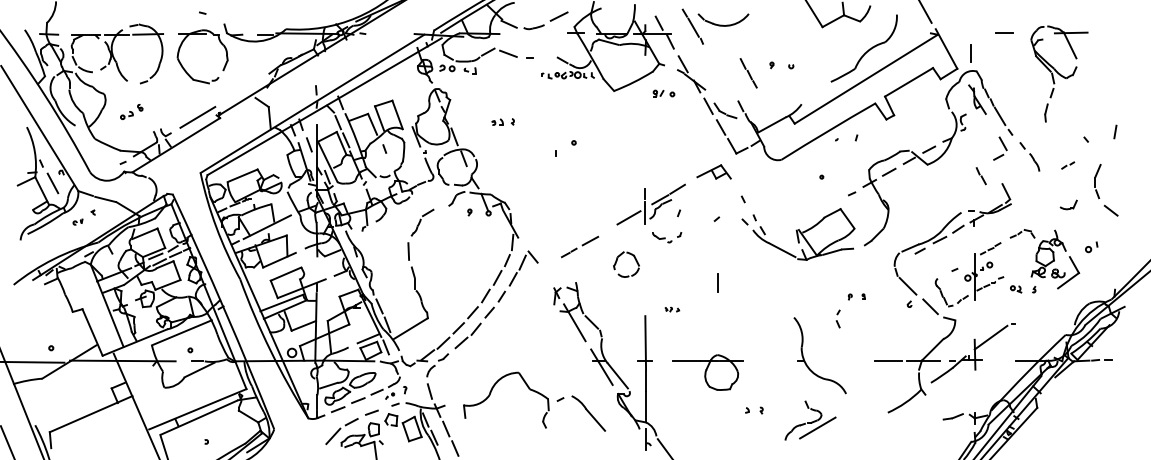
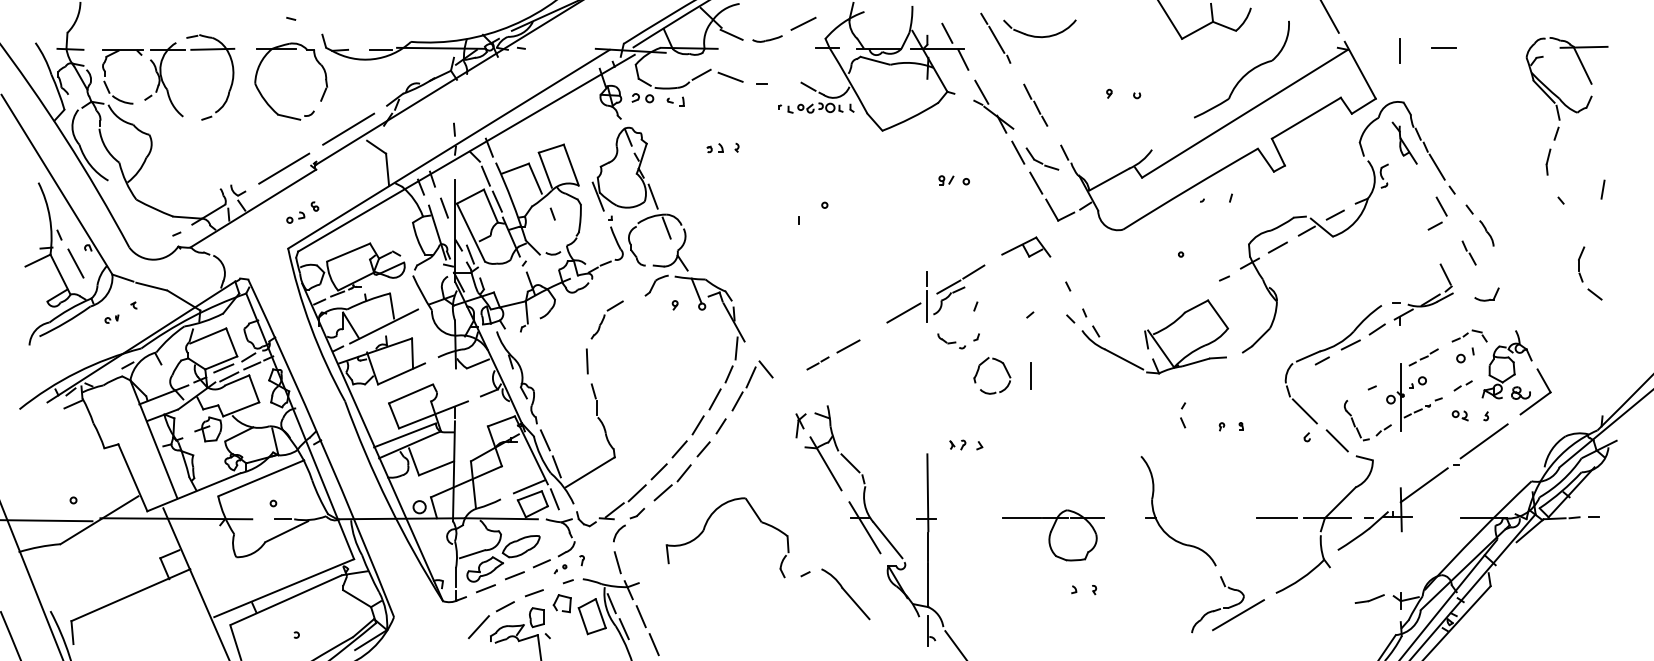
line: (970, 53) -> (1399, 50), moved
line: (748, 73) -> (1035, 105), moved
part: (1059, 73) -> (1567, 105), moved
line: (242, 89) -> (348, 128), added
part: (663, 93) -> (953, 180), moved
part: (131, 111) -> (302, 211), moved
part: (502, 121) -> (722, 147), moved
part: (1068, 165) -> (1463, 385), moved
line: (980, 176) -> (1468, 253), moved
part: (1106, 190) -> (1590, 273), size x0.71
part: (1068, 204) -> (1486, 293), moved
part: (1091, 247) -> (1465, 355), moved
part: (634, 259) -> (1003, 368), moved
line: (717, 282) -> (1031, 375), moved
line: (1032, 306) -> (1483, 440), added
part: (672, 309) -> (966, 444), size x1.67
part: (837, 318) -> (1182, 414), moved
part: (707, 372) -> (1052, 535), moved
part: (491, 393) -> (706, 528), moved
part: (810, 420) -> (1228, 604), moved

